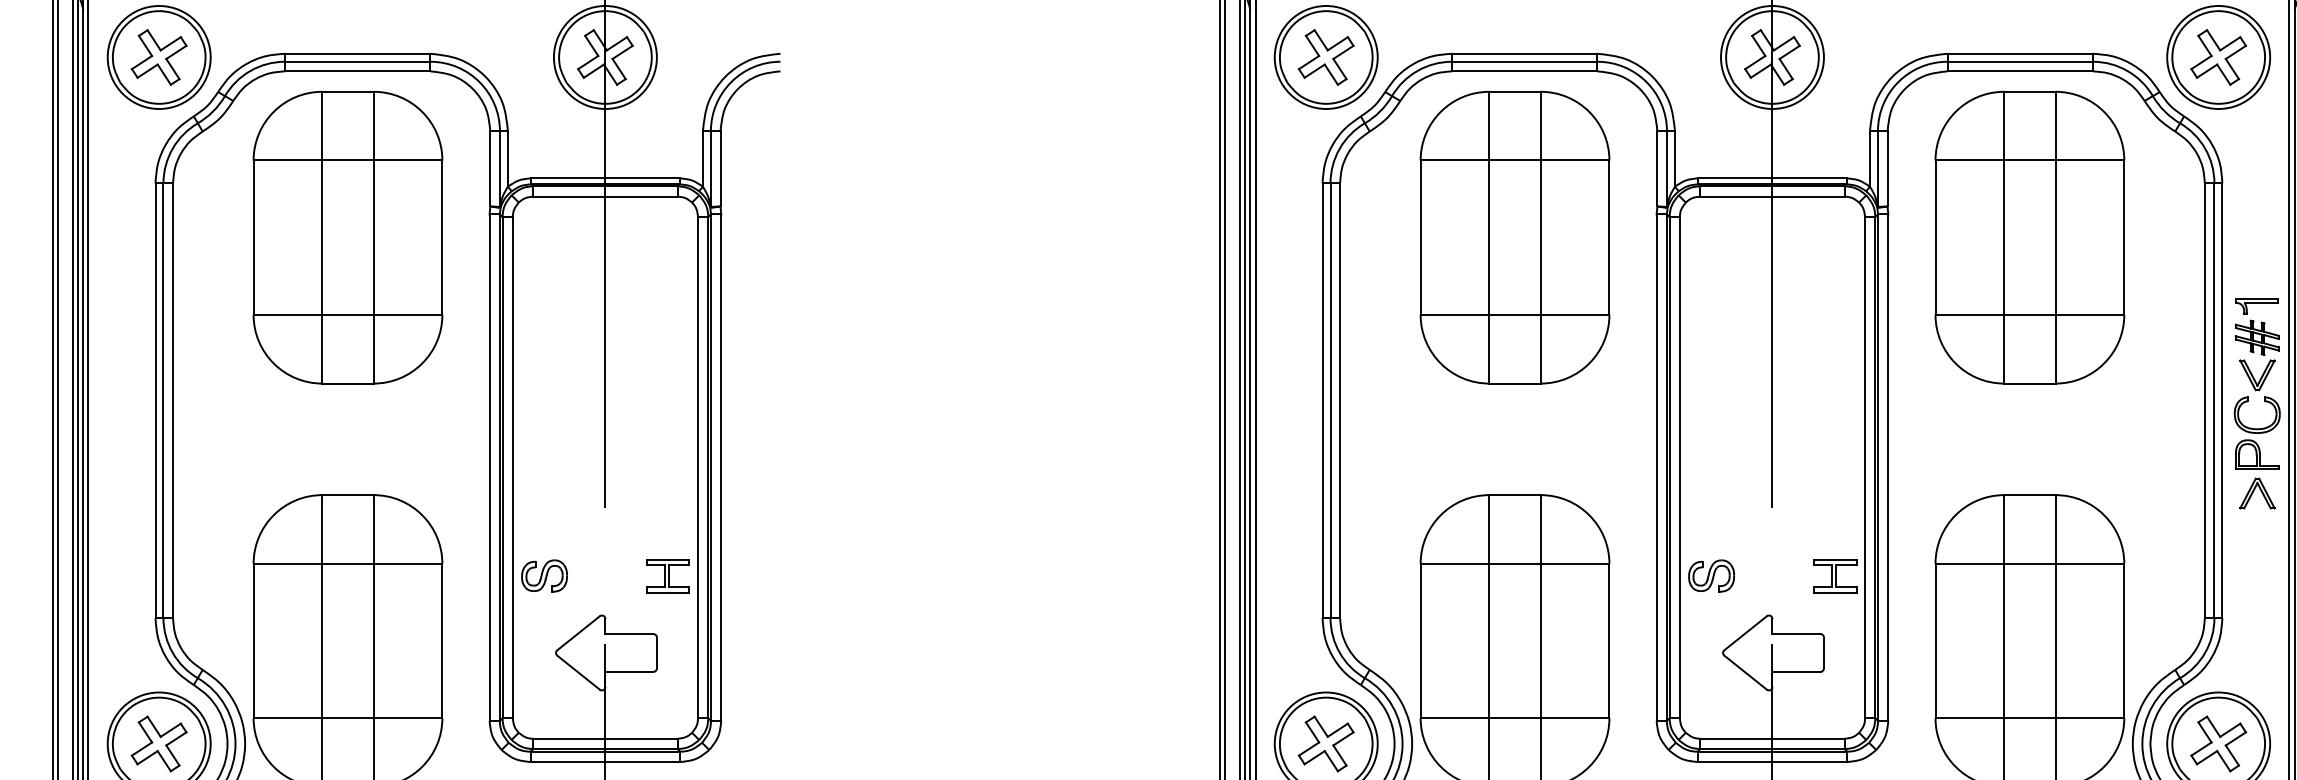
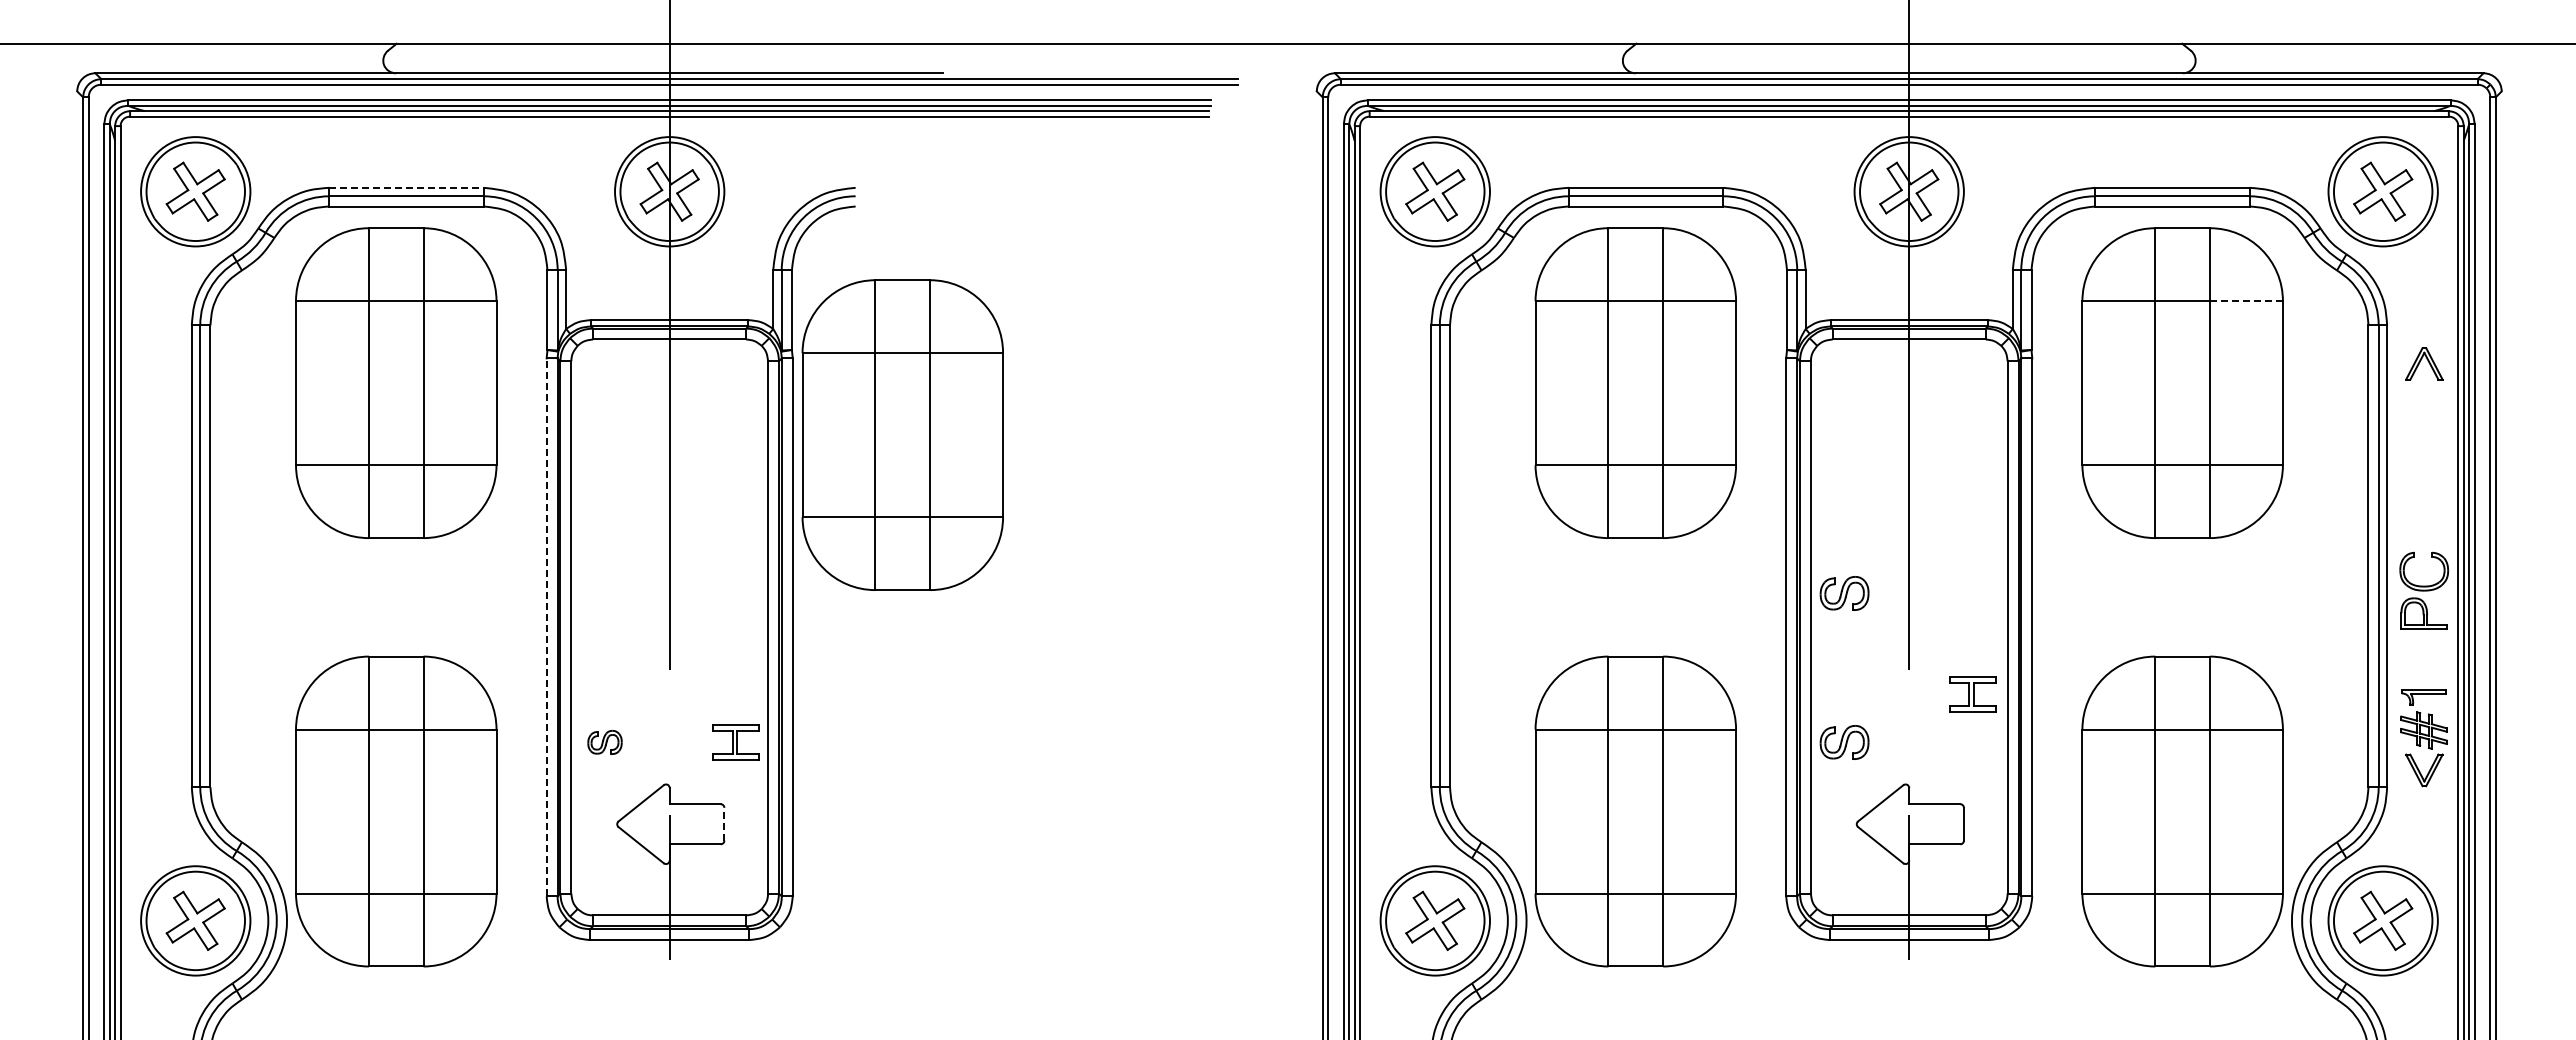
line: (358, 53) -> (407, 187), solid -> dashed
line: (2089, 160) -> (2245, 301), solid -> dashed
part: (824, 286) -> (902, 434), added
part: (2256, 345) -> (2423, 738), moved
part: (1711, 435) -> (1844, 593), added
line: (489, 466) -> (546, 626), solid -> dashed
part: (2257, 493) -> (2424, 363), moved
part: (544, 576) -> (604, 742), size x0.7
part: (1834, 576) -> (1972, 694), moved
line: (657, 652) -> (724, 823), solid -> dashed

